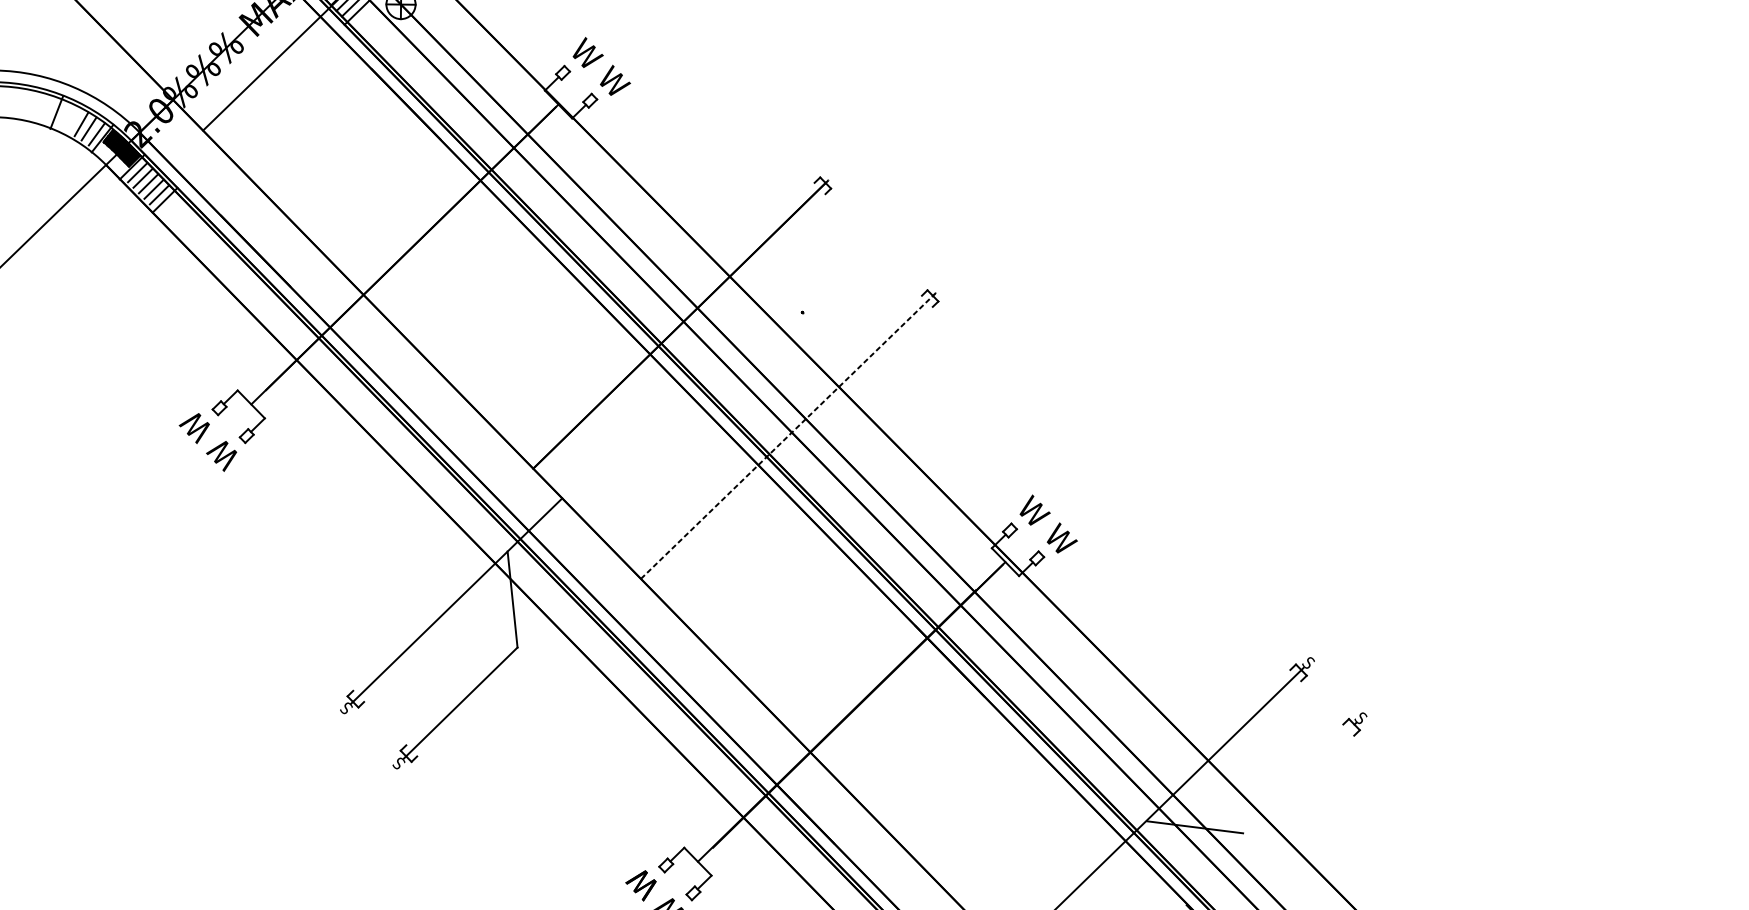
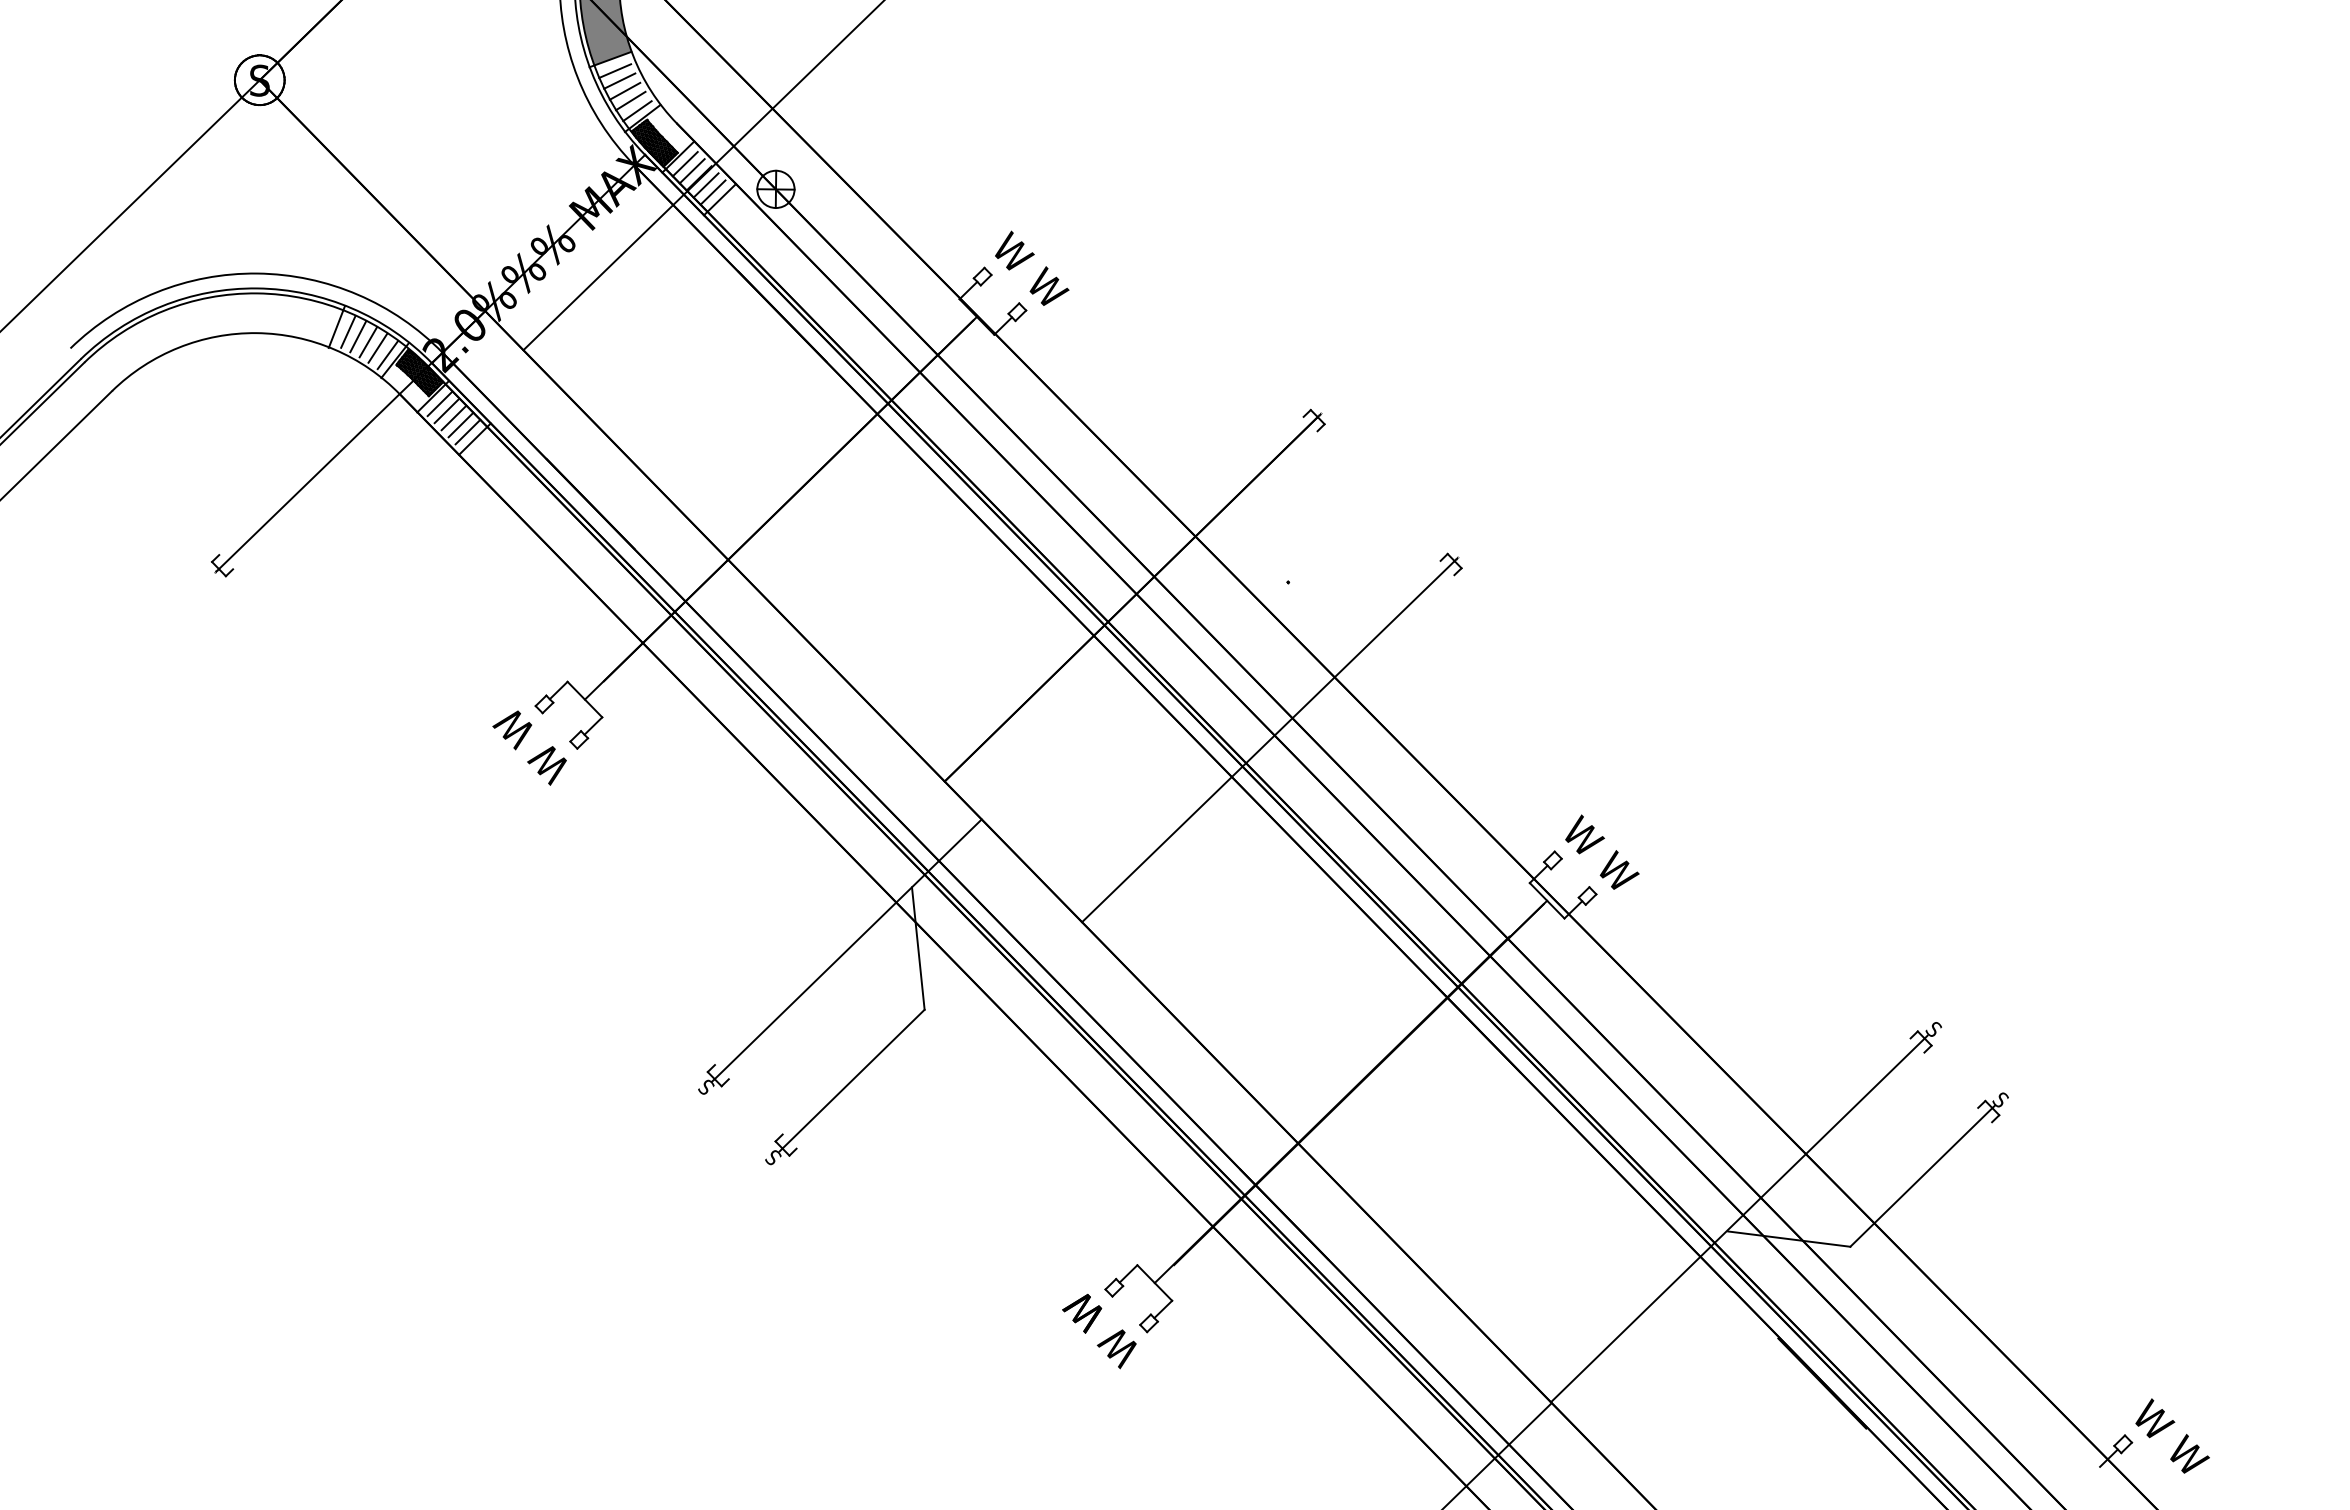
line: (65, 115) -> (348, 331), added
line: (73, 119) -> (358, 336), added
line: (787, 437) -> (1268, 741), dashed -> solid
line: (1298, 779) -> (1921, 1177), added

